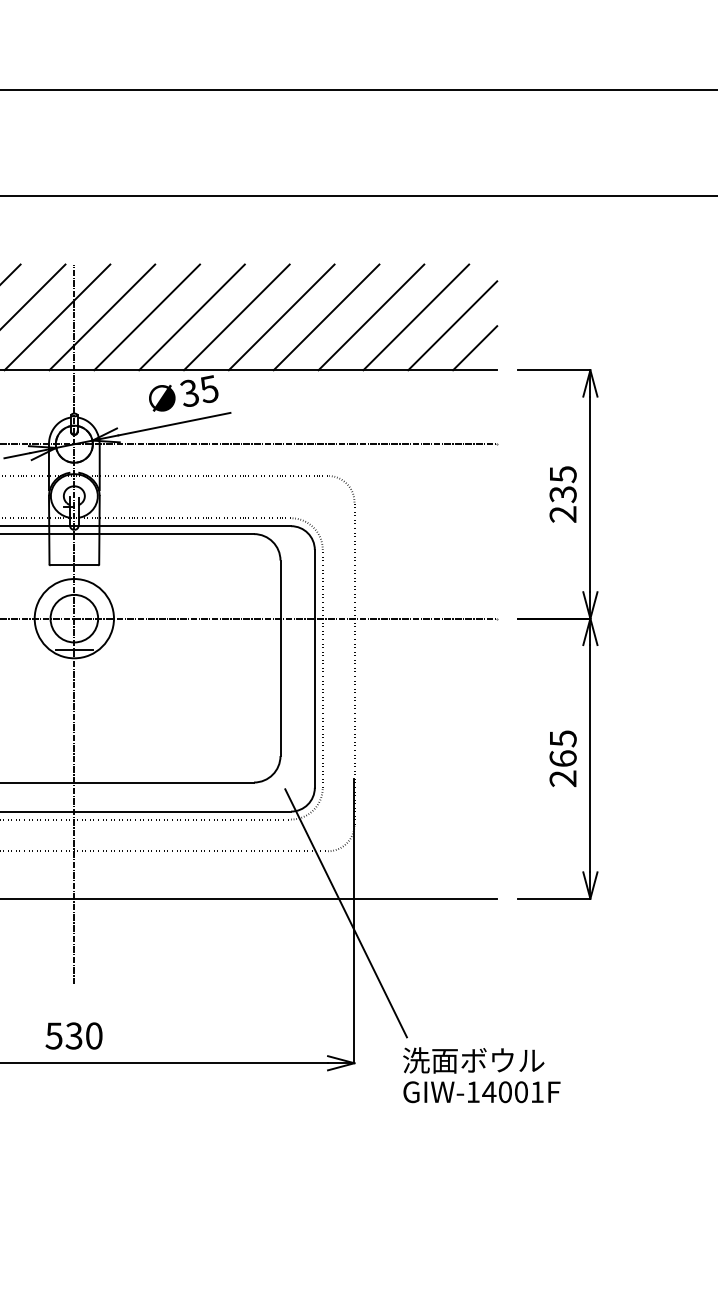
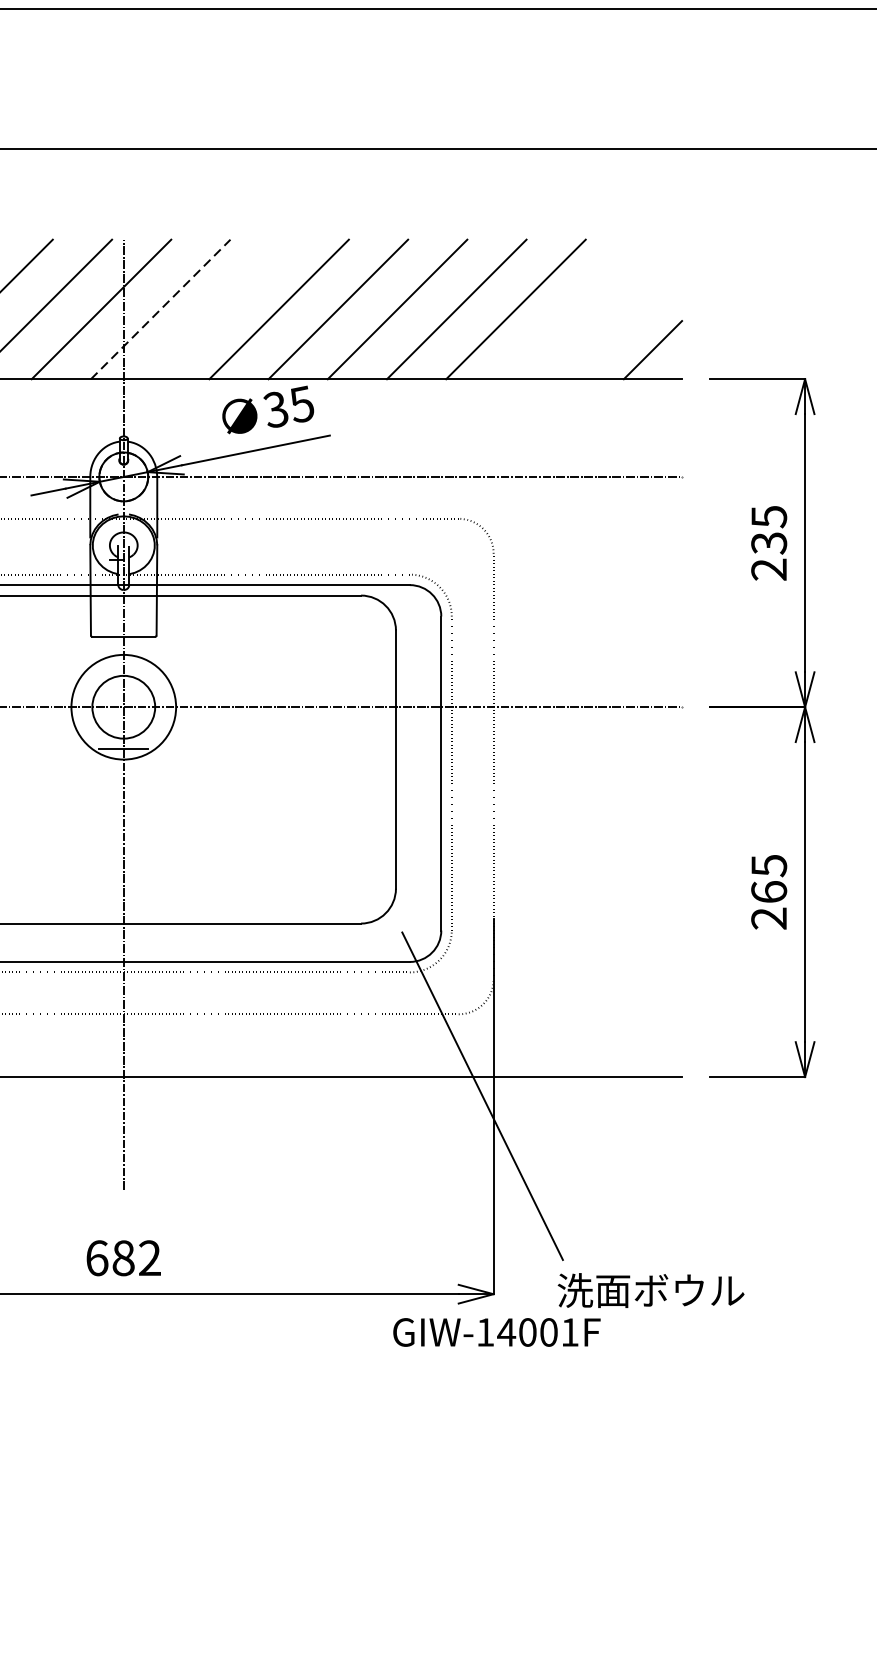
line: (102, 317) -> (160, 309), solid -> dashed
line: (147, 317) -> (220, 309), removed
line: (416, 317) -> (575, 309), removed
line: (452, 325) -> (623, 320), removed
text: (73, 1035) -> (122, 1257), 530 -> 682
text: (481, 1092) -> (496, 1332), moved

